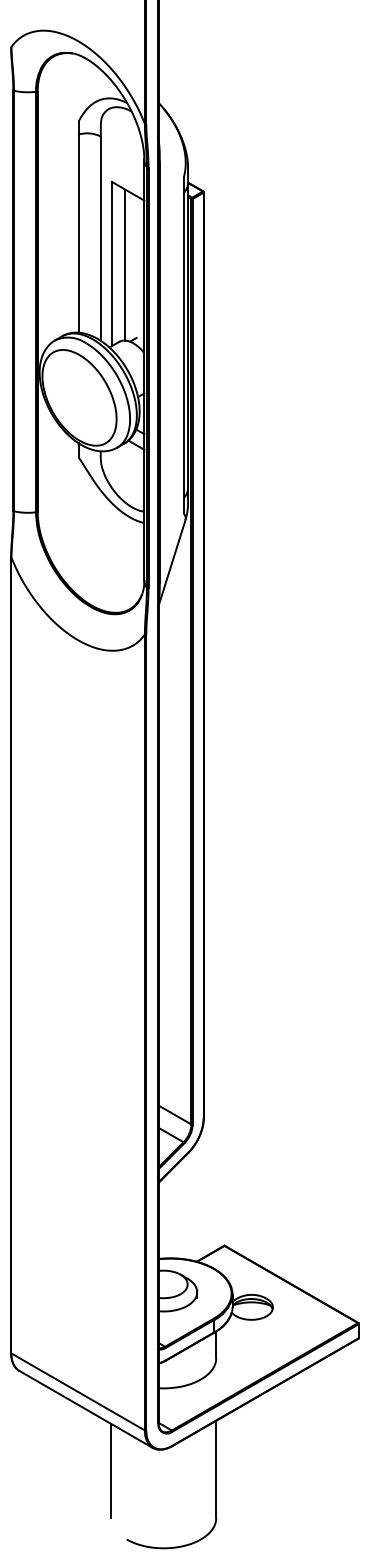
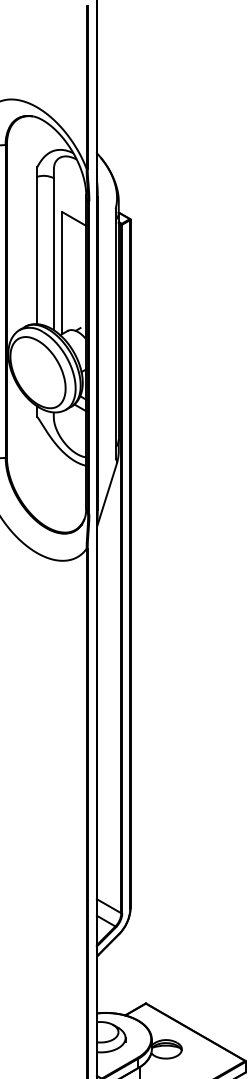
line: (125, 264) -> (72, 273), removed

